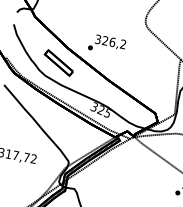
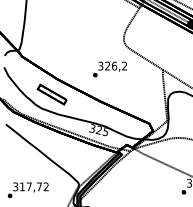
text: (106, 44) -> (109, 69), moved

